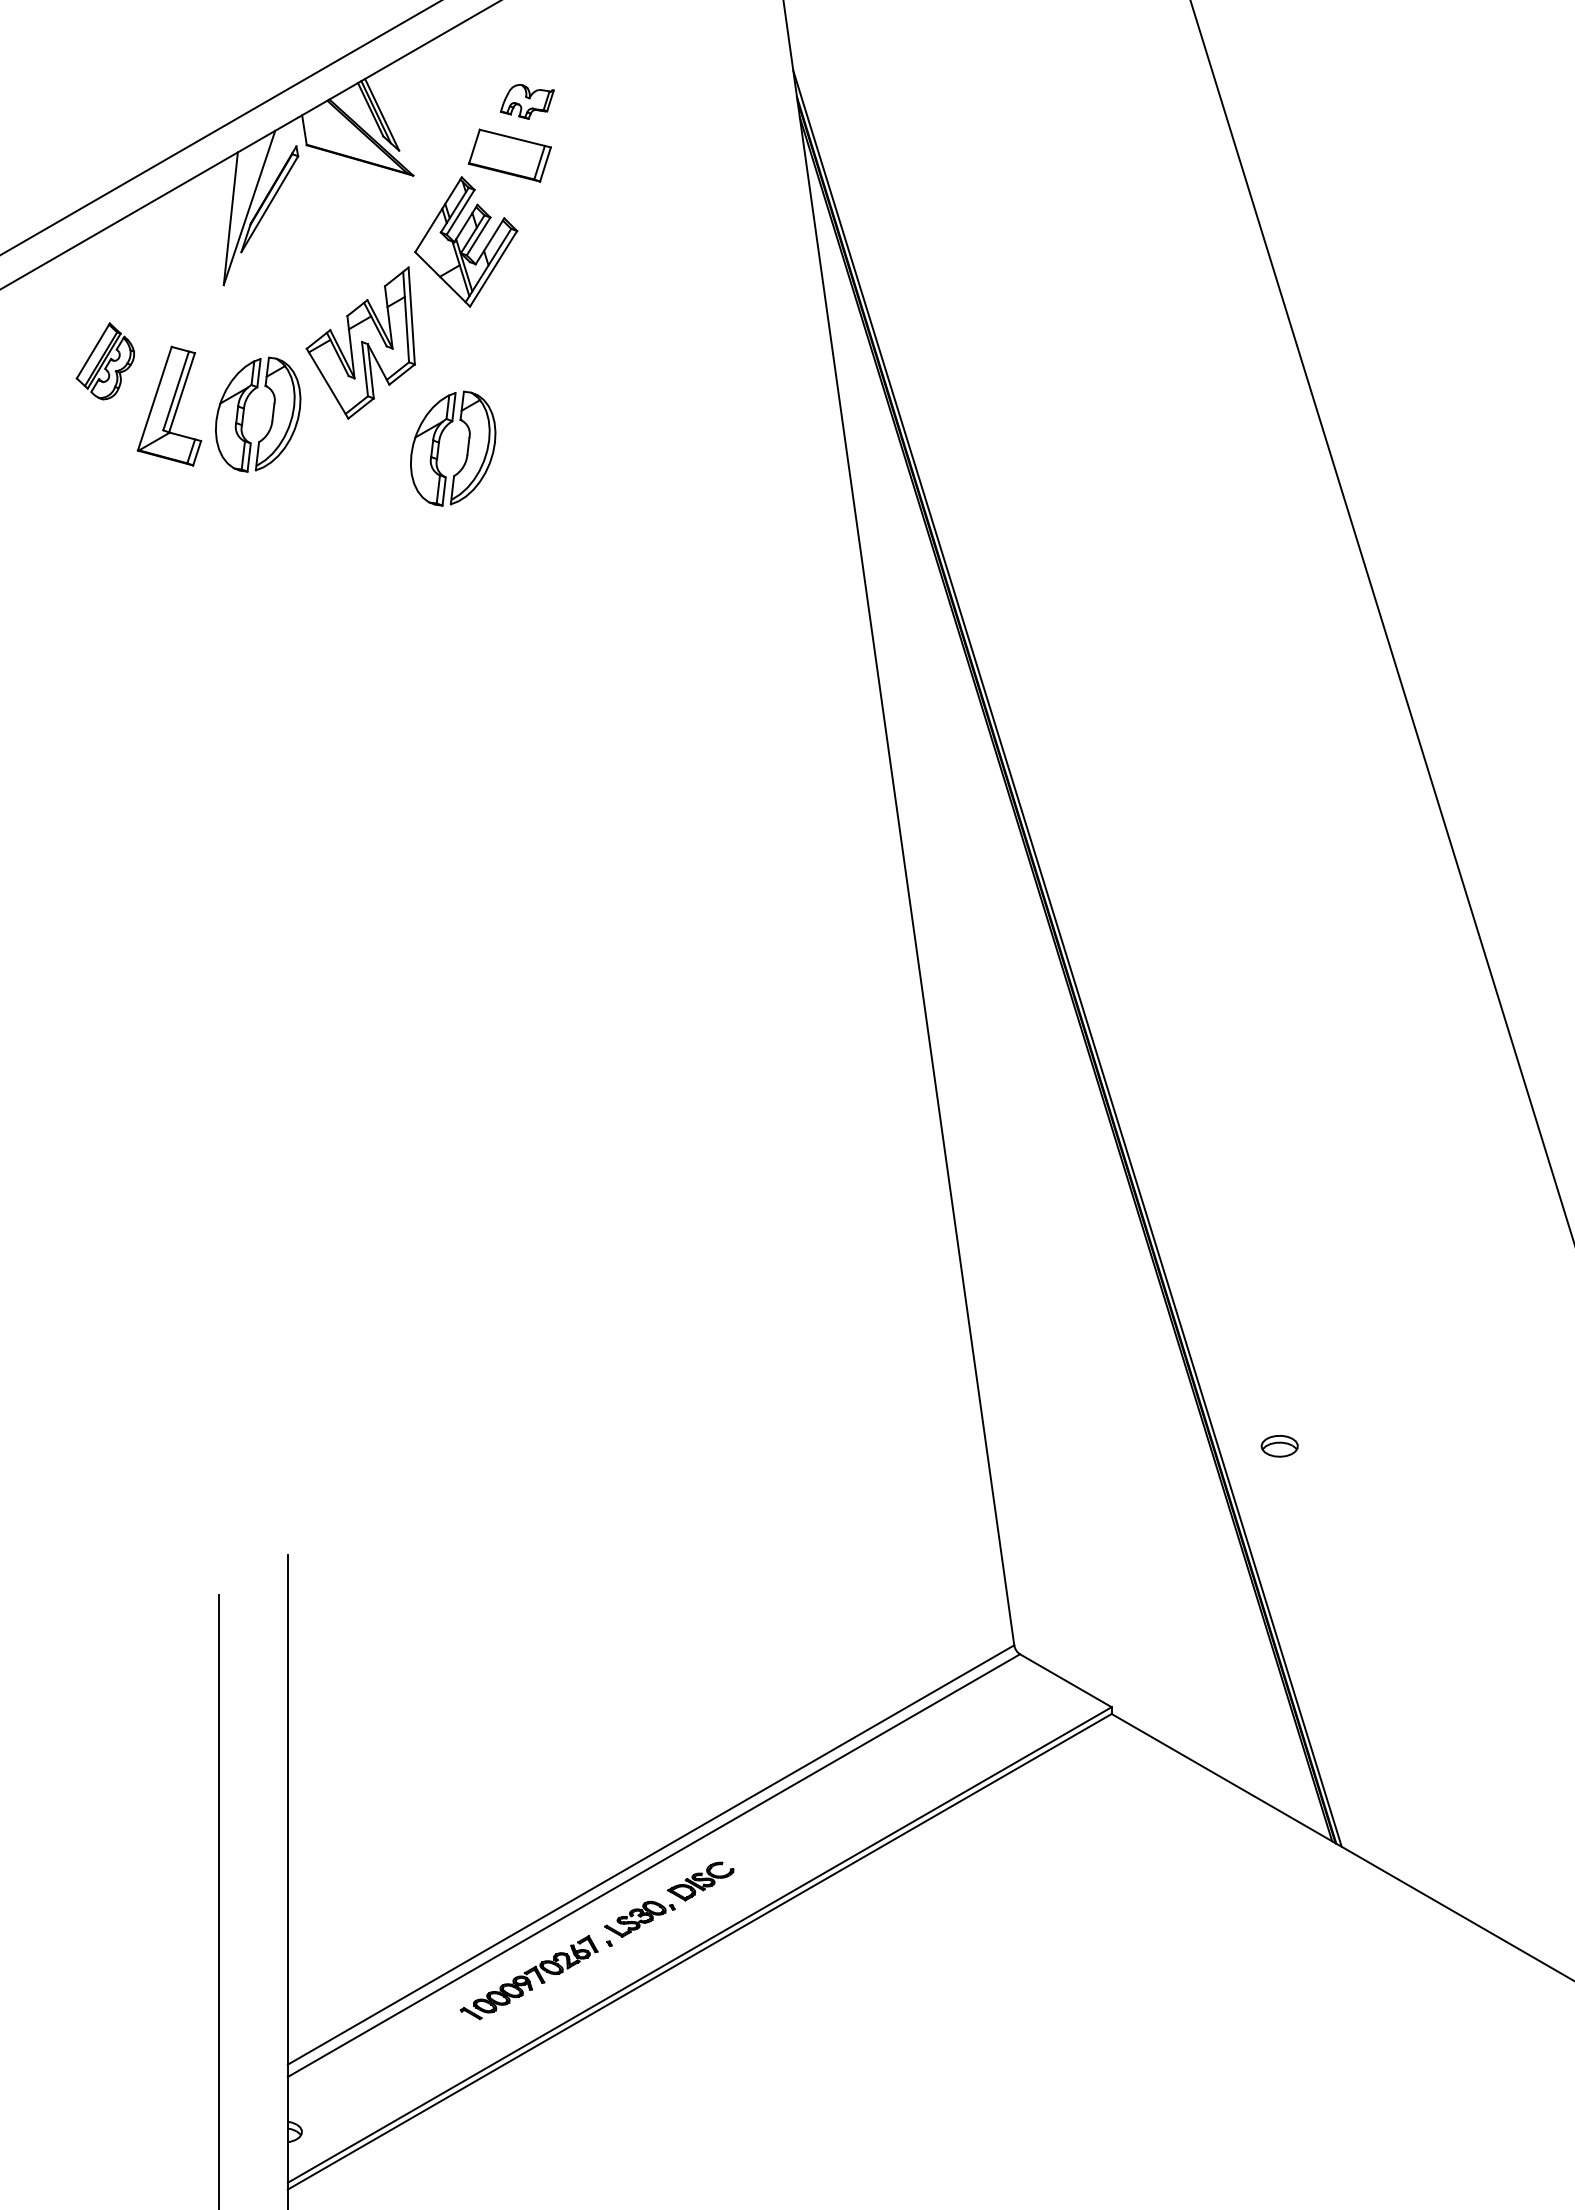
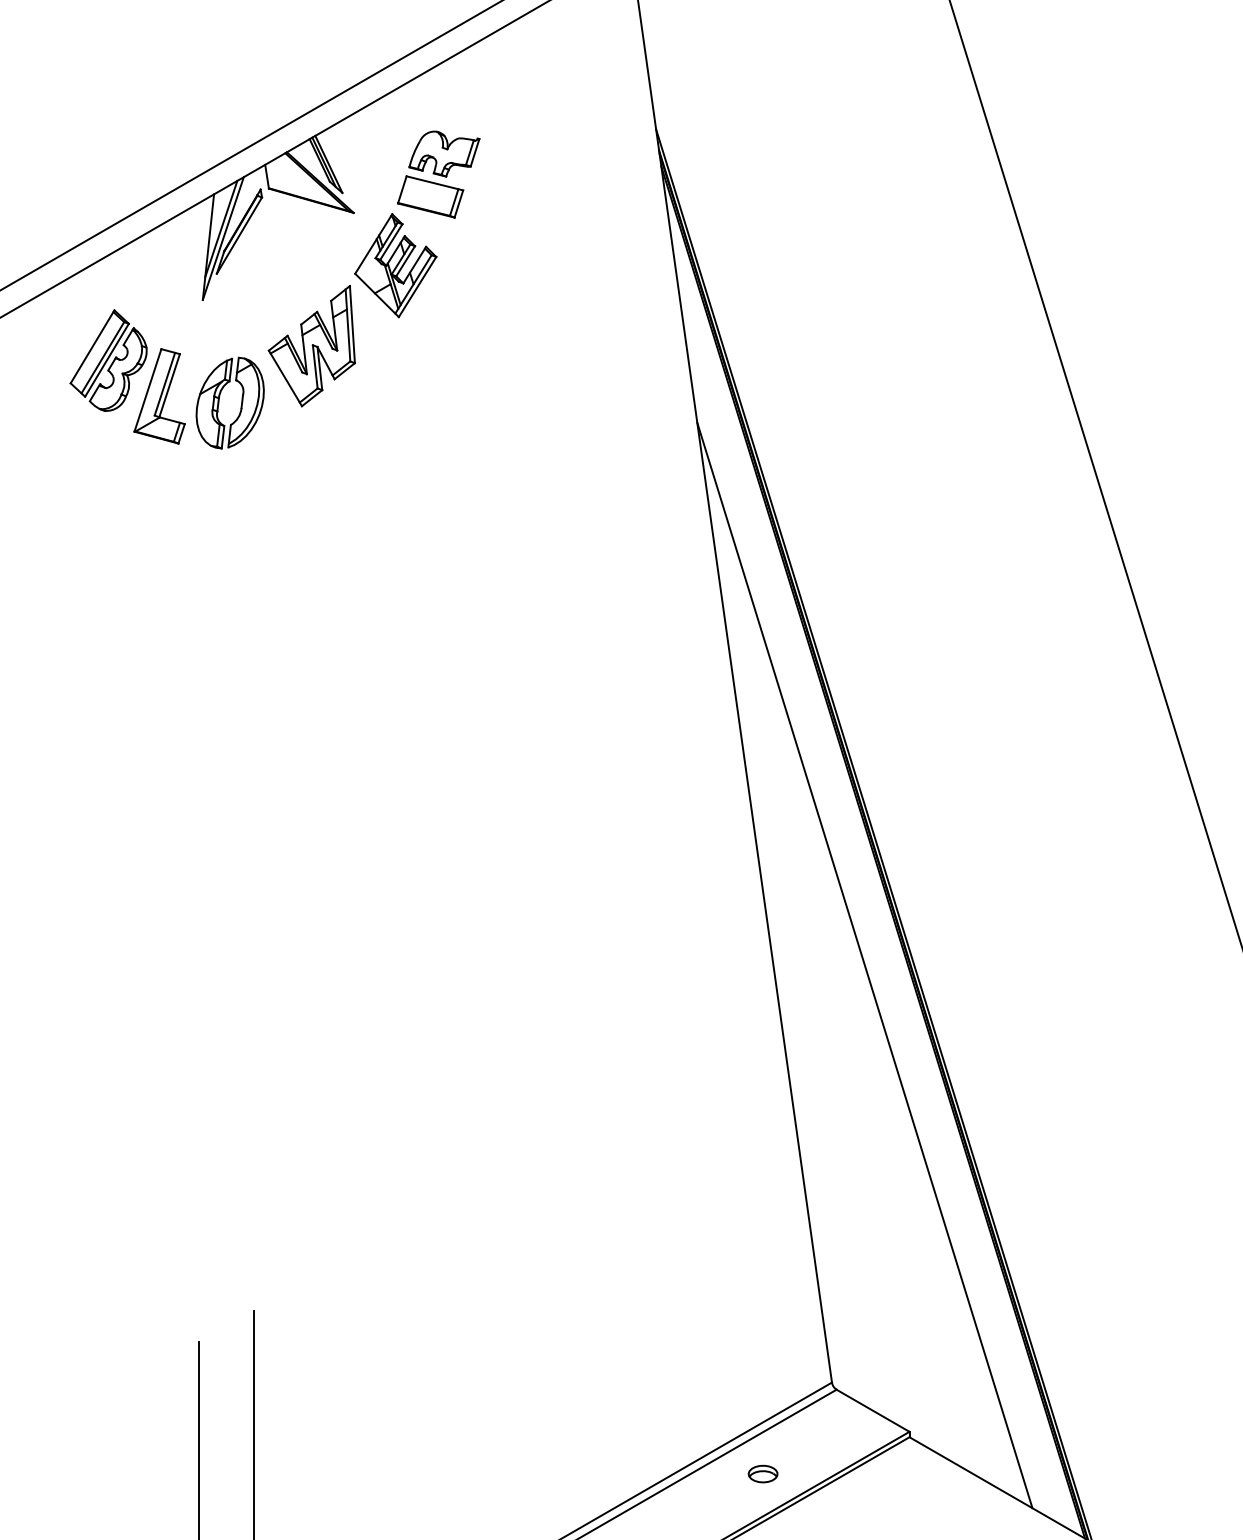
part: (527, 101) -> (444, 153), size x1.67
line: (246, 195) -> (220, 228), added
part: (105, 361) -> (108, 360), size x1.67
part: (466, 451) -> (396, 432), removed
line: (1055, 1121) -> (864, 965), added
part: (1279, 1446) -> (762, 1474), moved

